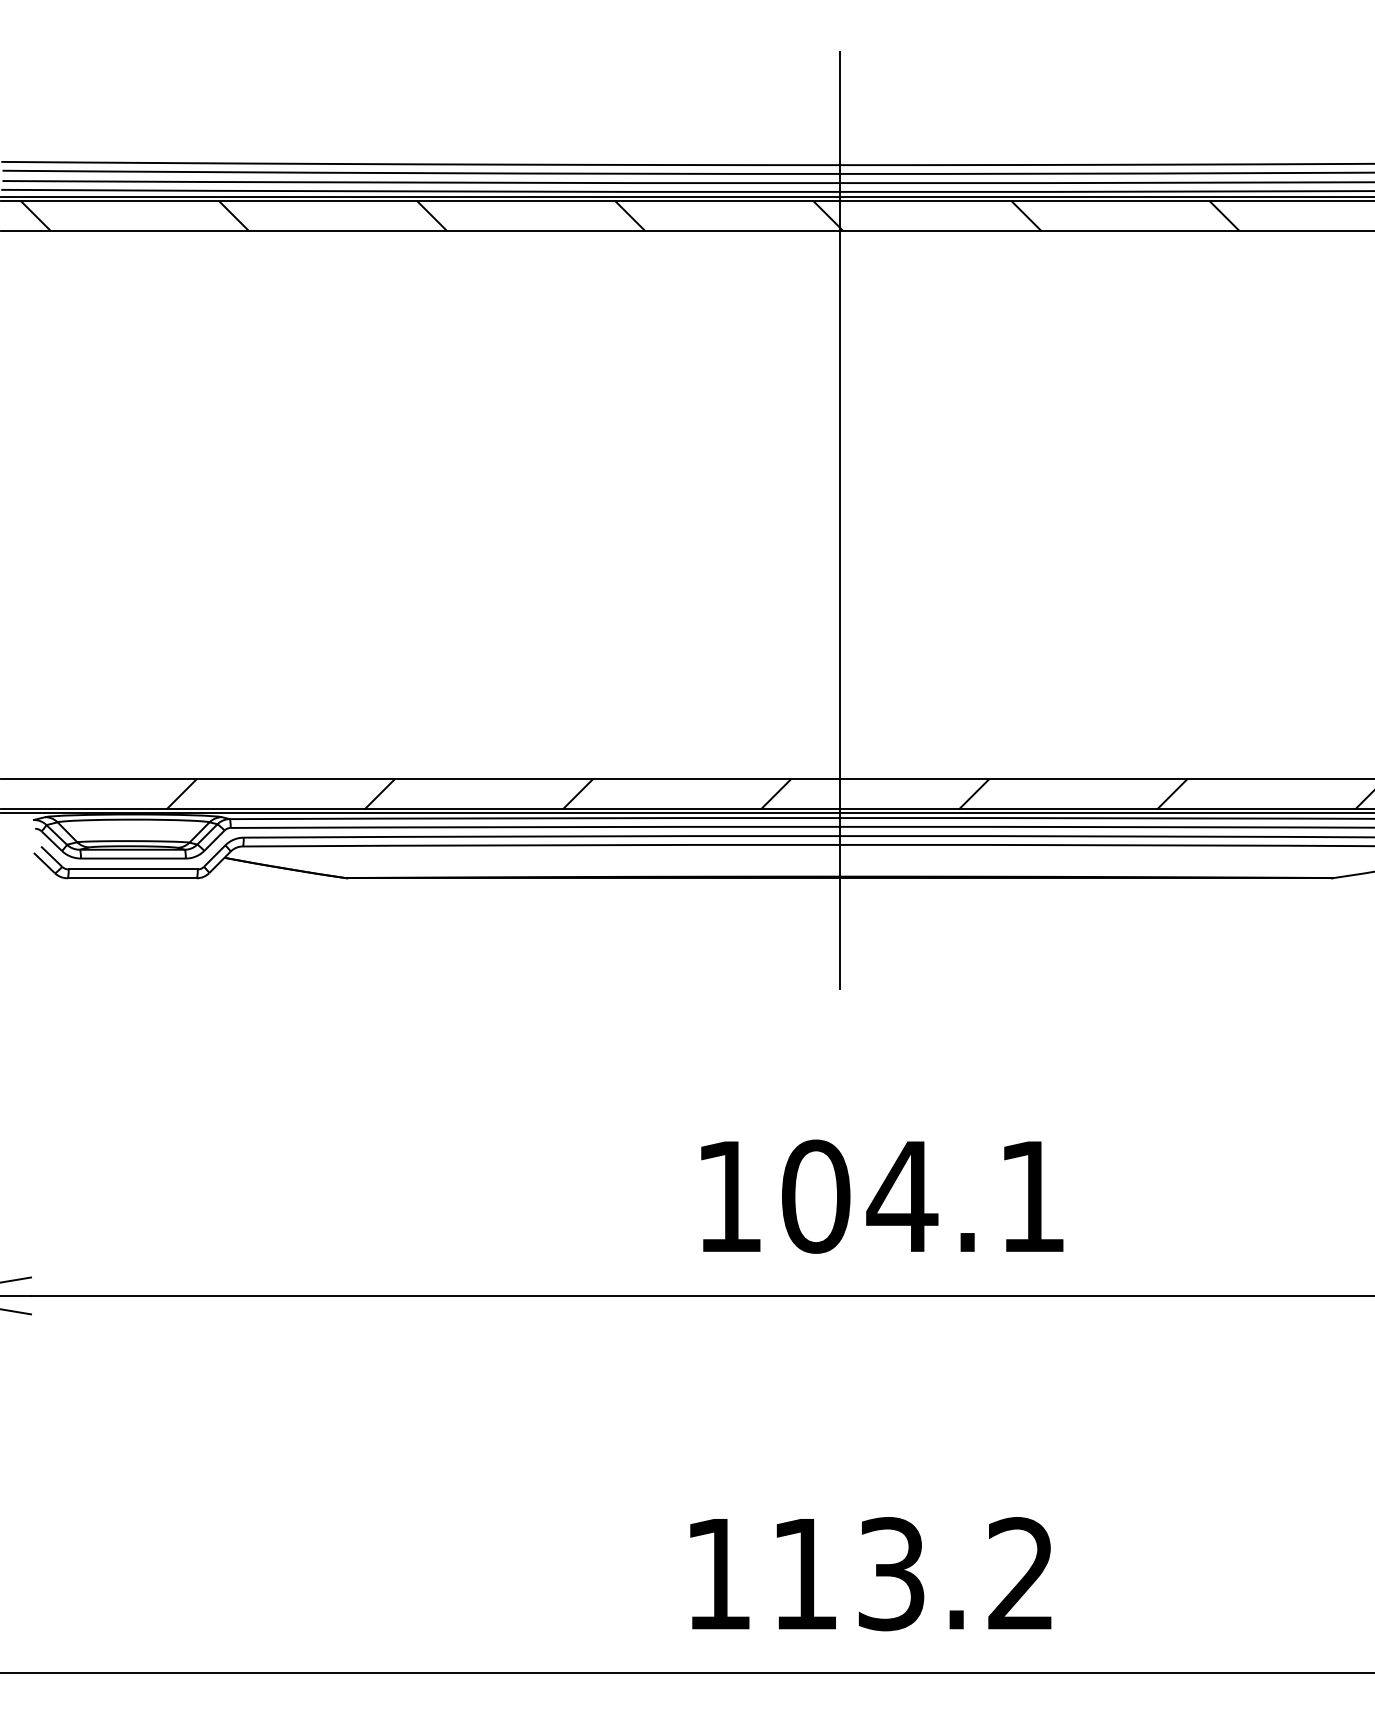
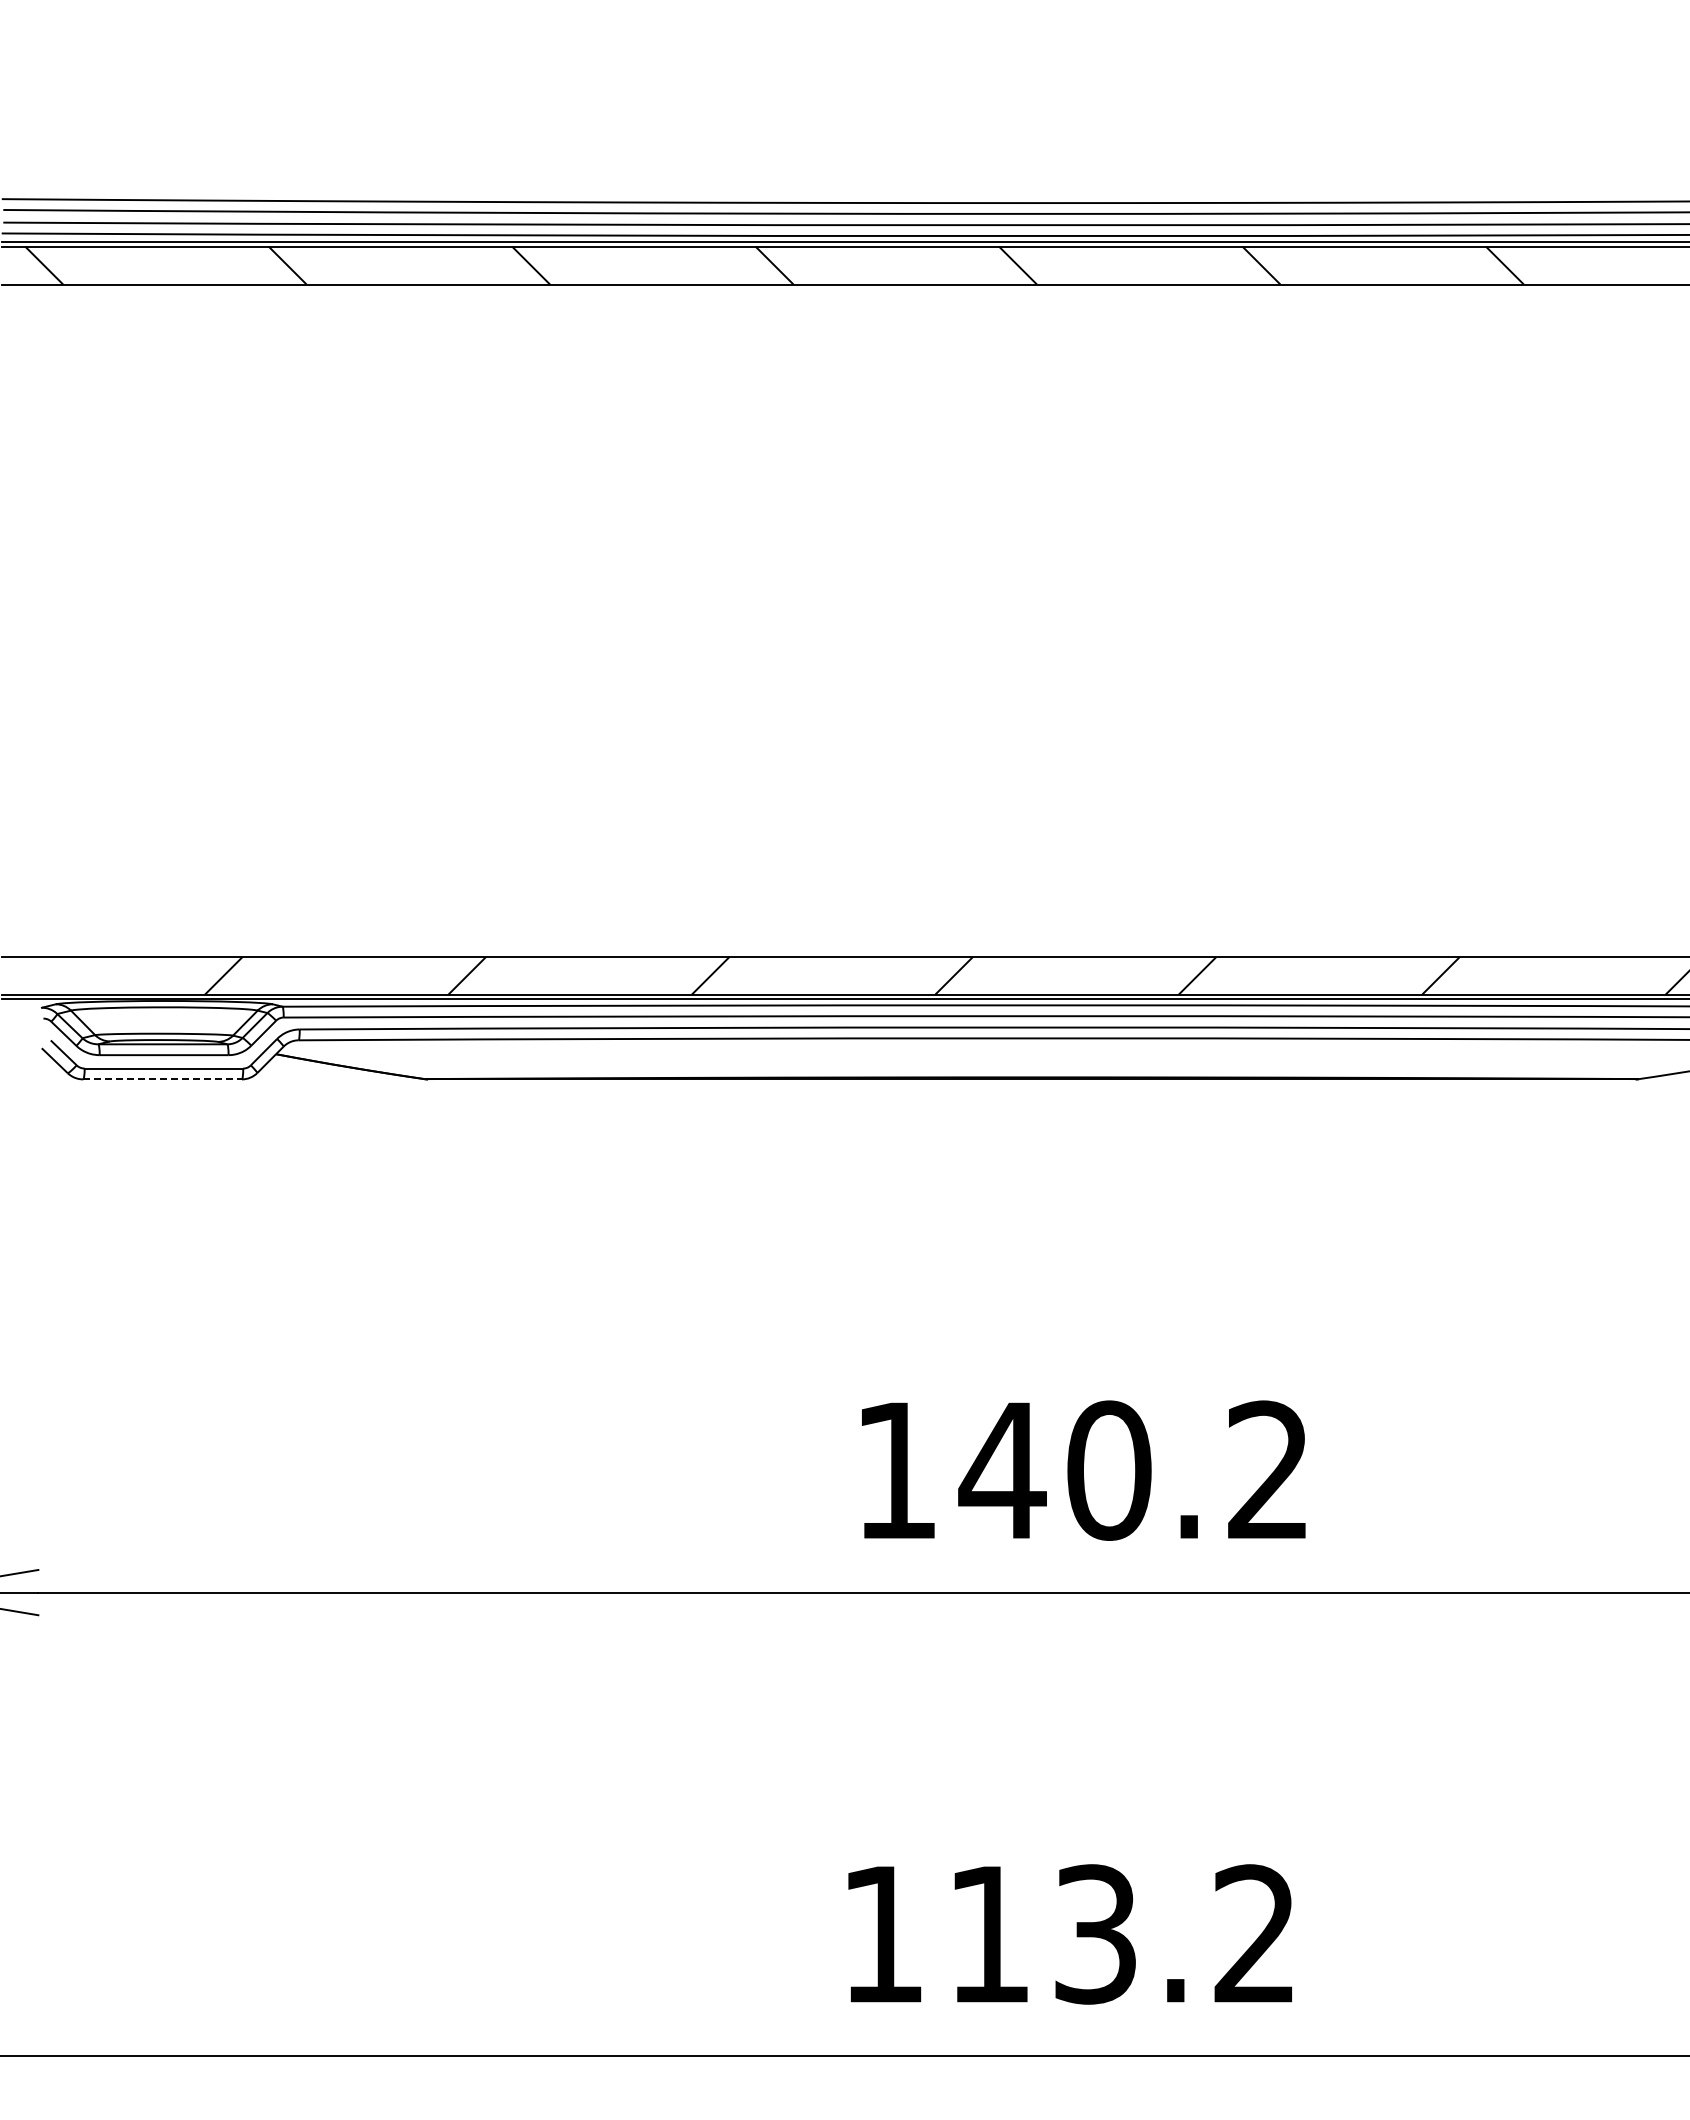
line: (839, 519) -> (1031, 638), removed
line: (132, 878) -> (163, 1079), solid -> dashed
text: (921, 1196) -> (1132, 1470), 104.1 -> 140.2

